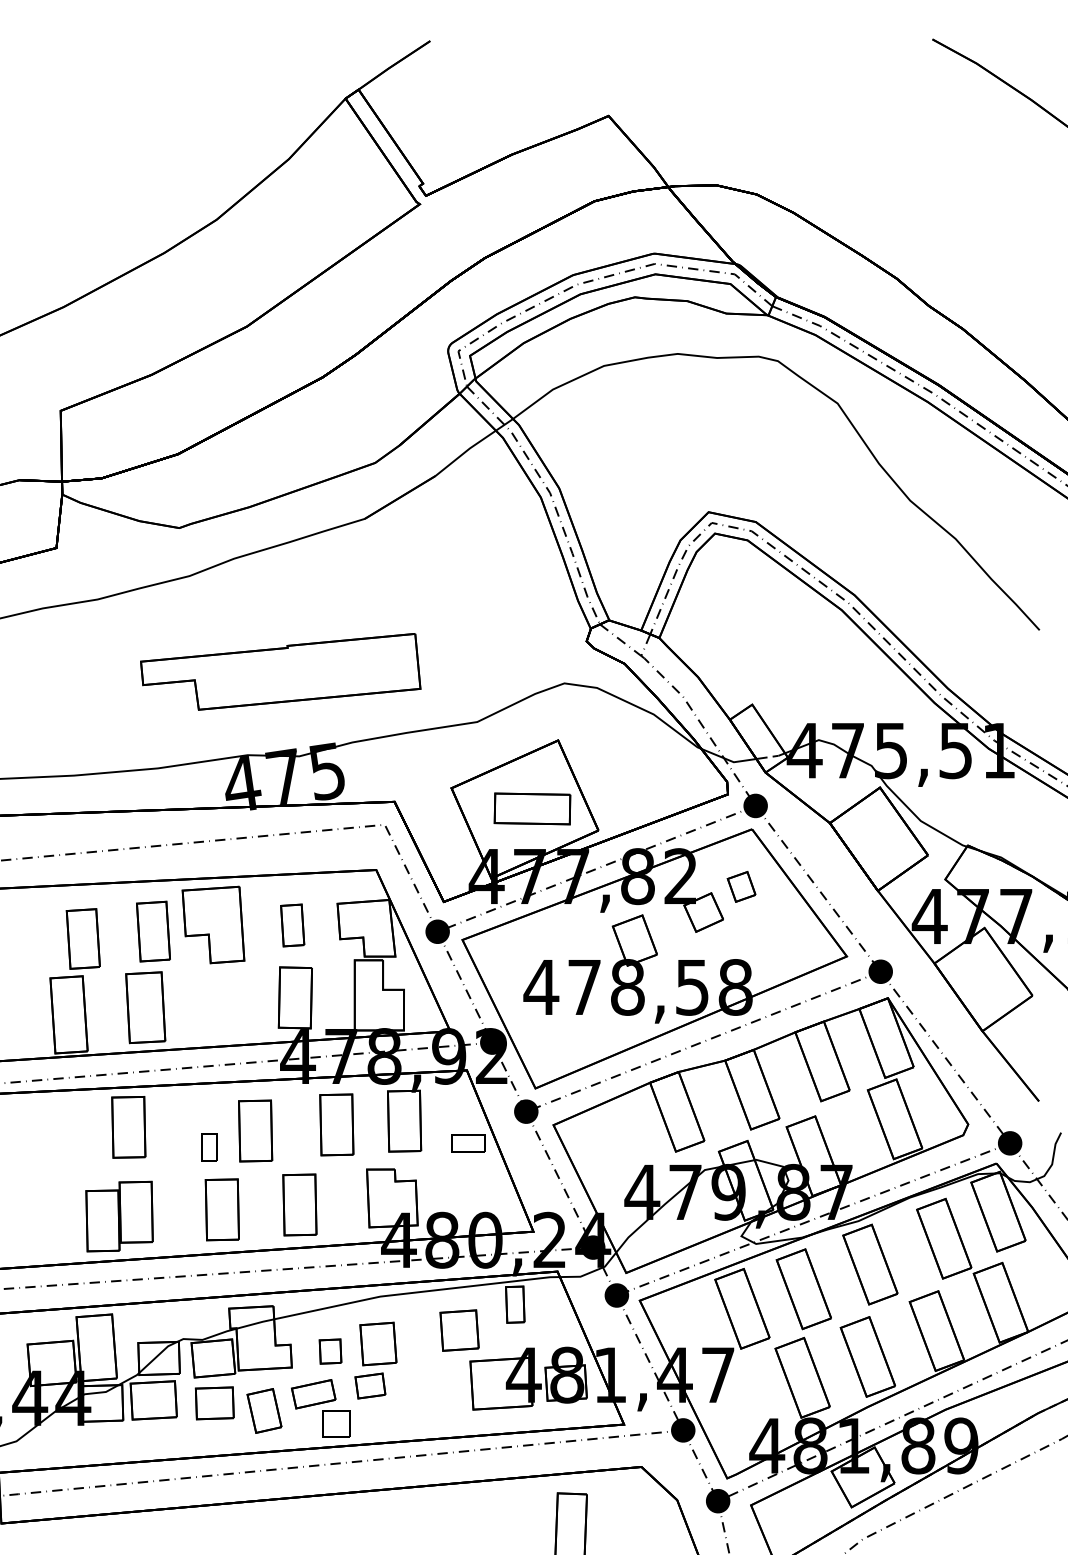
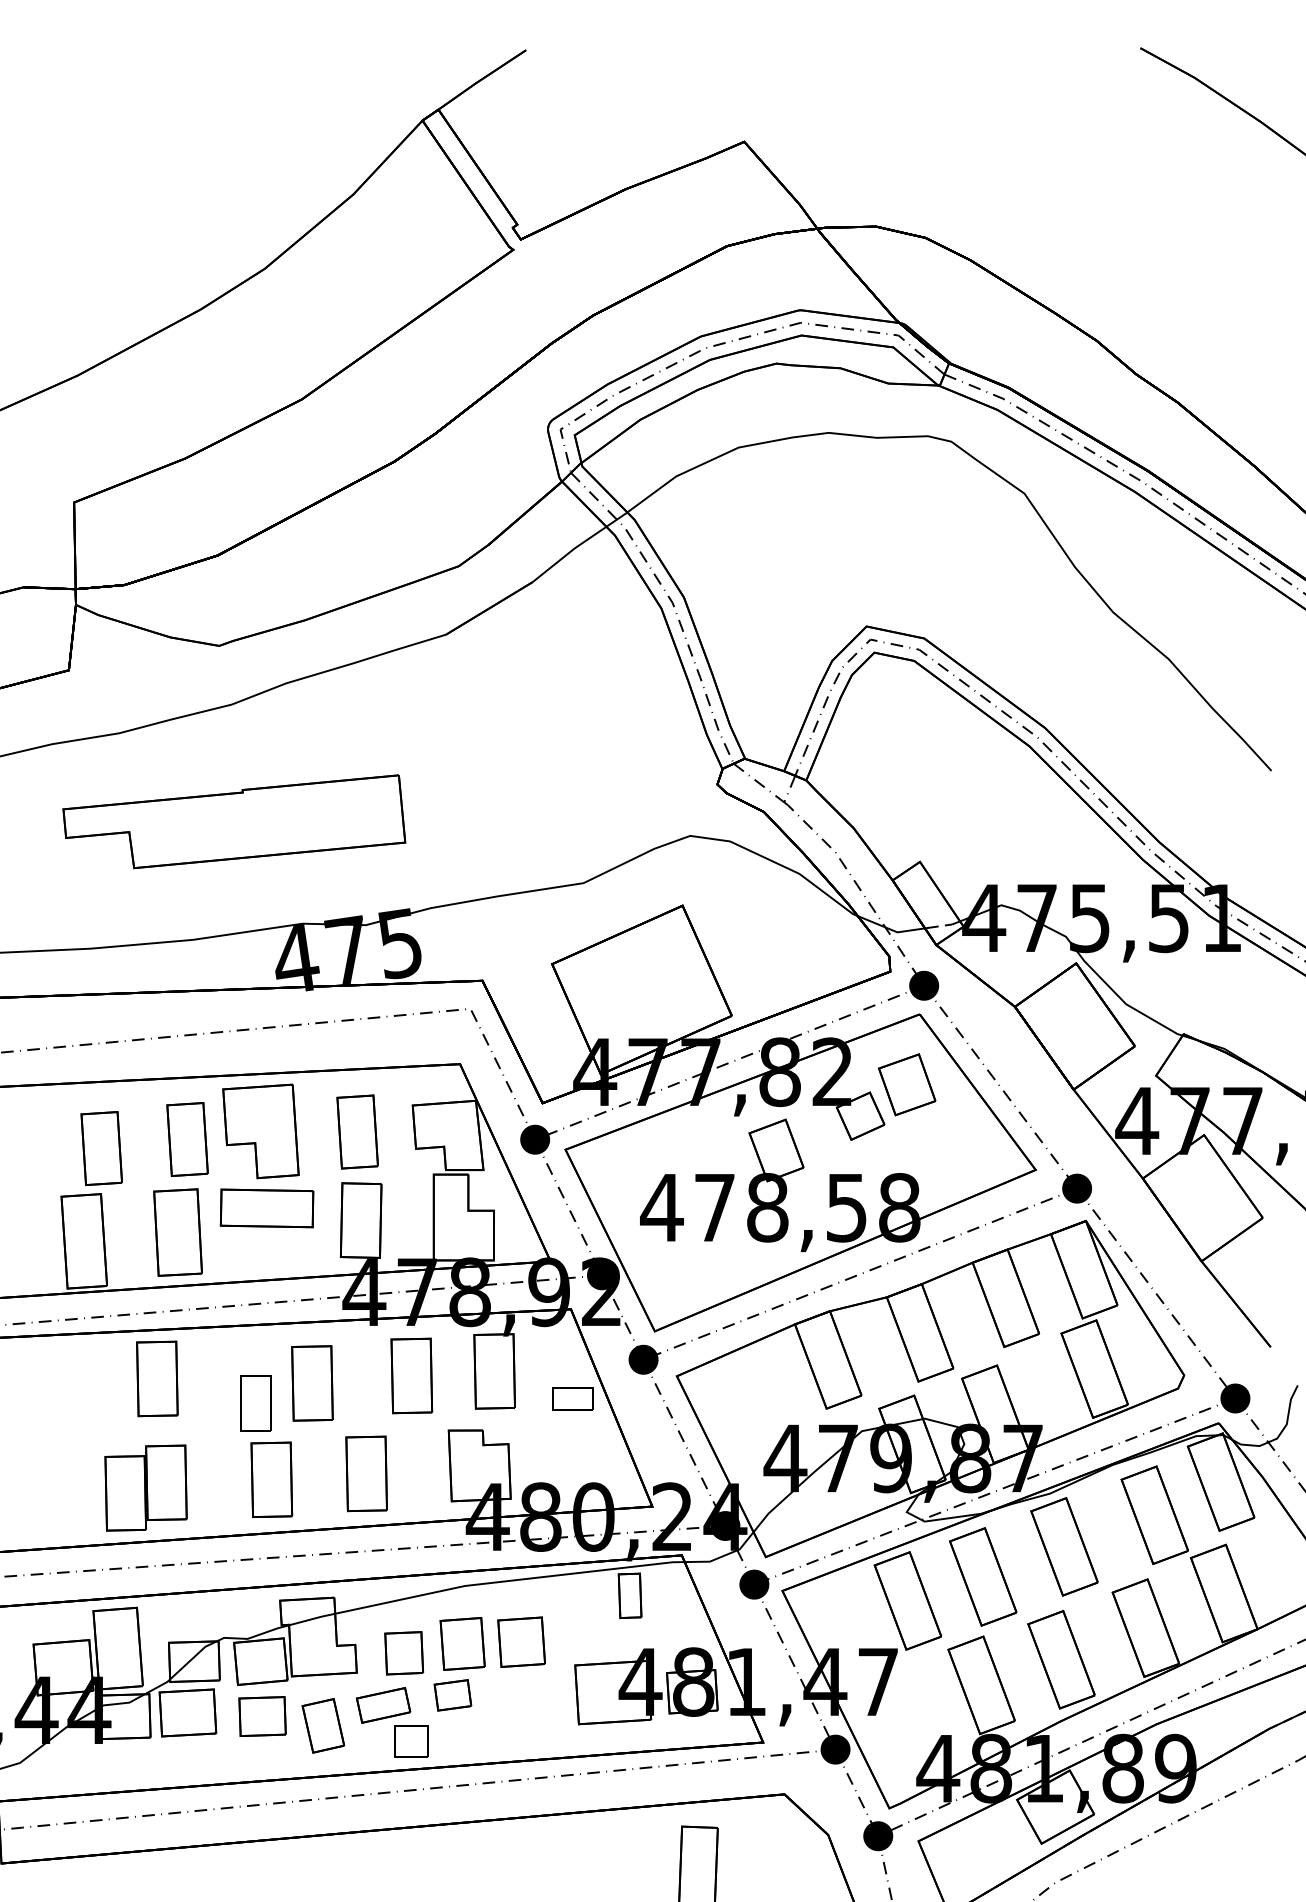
part: (280, 671) -> (234, 821), moved
part: (532, 808) -> (267, 1207), moved
part: (741, 886) -> (906, 1084), size x1.67
part: (292, 925) -> (357, 1132), size x1.43
part: (209, 1147) -> (256, 1403), size x1.67
part: (459, 1330) -> (521, 1642), moved
part: (330, 1351) -> (404, 1653), size x1.43

